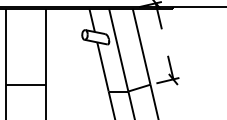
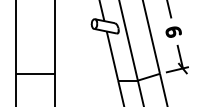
part: (164, 42) -> (174, 31), added

